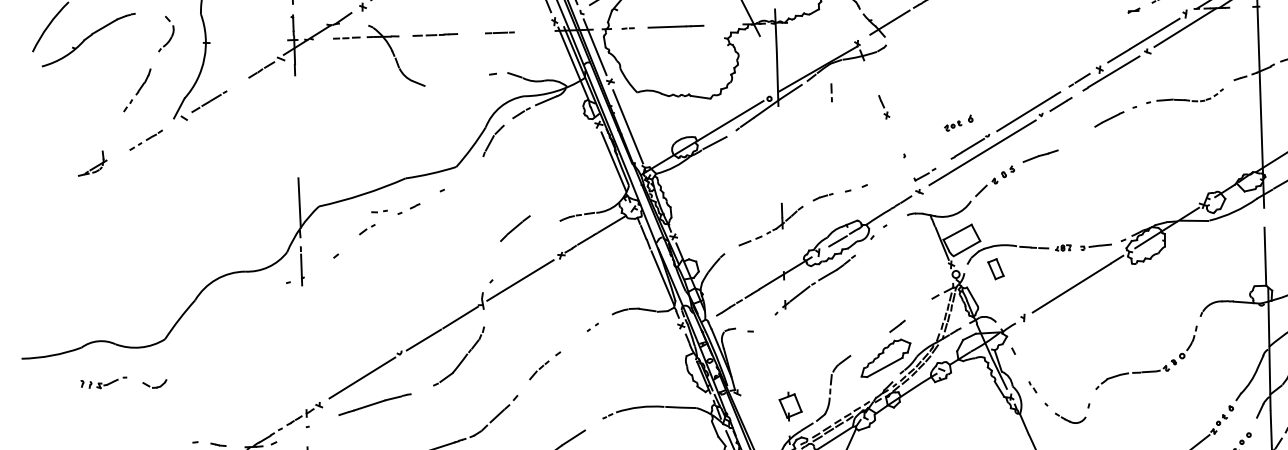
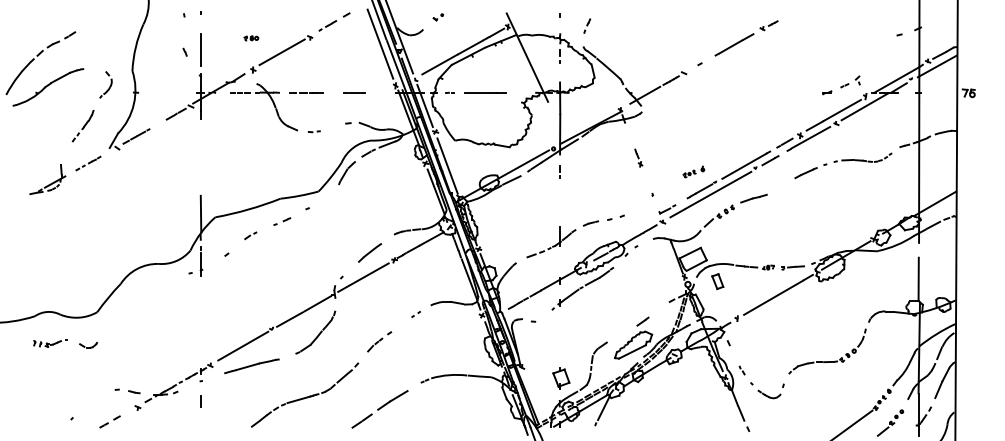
line: (830, 92) -> (559, 171), moved
part: (92, 163) -> (47, 179), size x1.67
part: (378, 211) -> (313, 131), moved
line: (516, 228) -> (370, 252), moved

